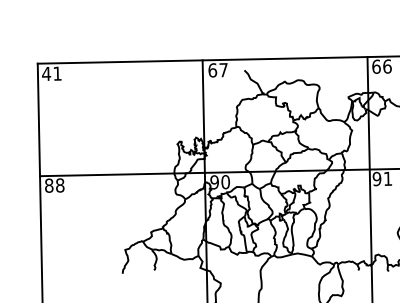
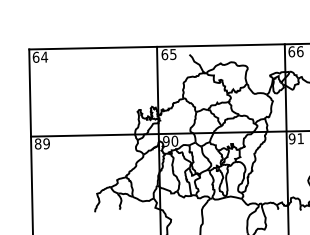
text: (223, 70) -> (173, 54), 67 -> 65
text: (52, 73) -> (40, 57), 41 -> 64
text: (59, 185) -> (46, 143), 88 -> 89

